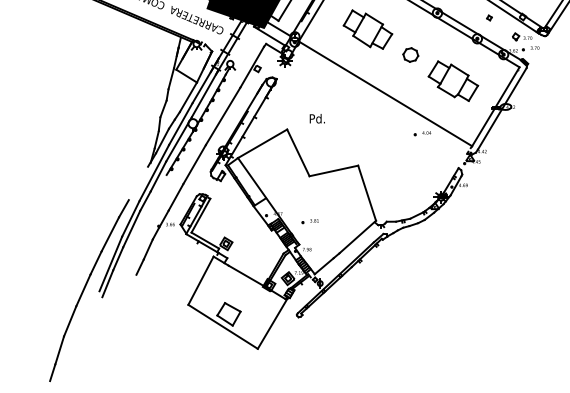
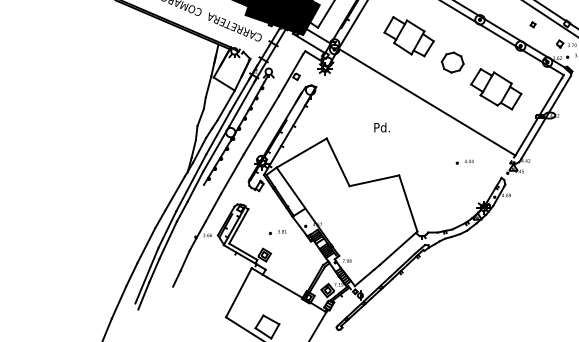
part: (410, 54) -> (452, 62), size x1.43
text: (316, 118) -> (381, 127), moved
part: (422, 133) -> (464, 161), moved
line: (138, 183) -> (175, 193), added
part: (309, 221) -> (277, 232), moved

